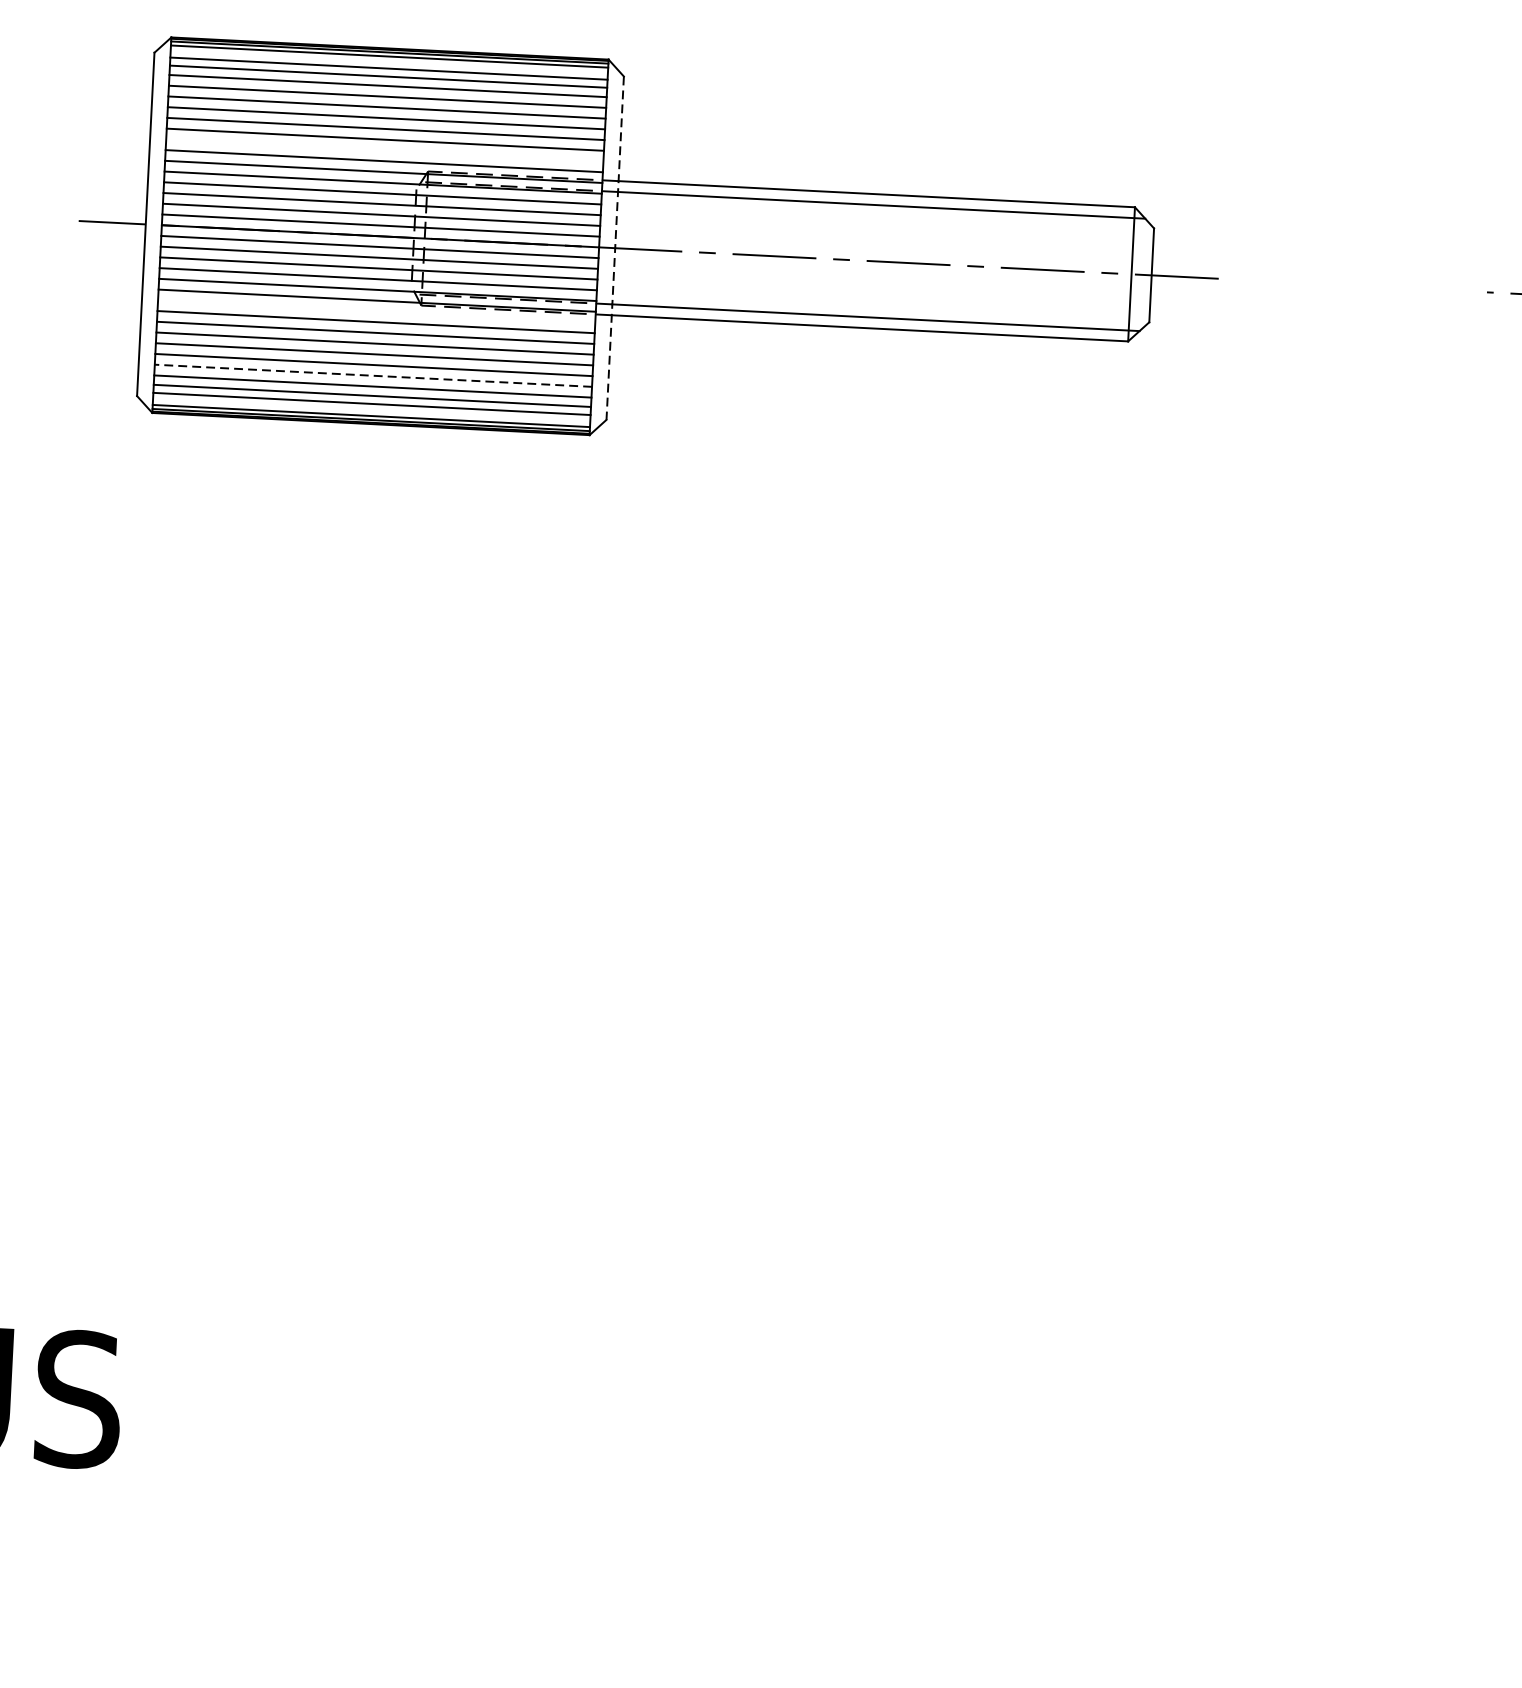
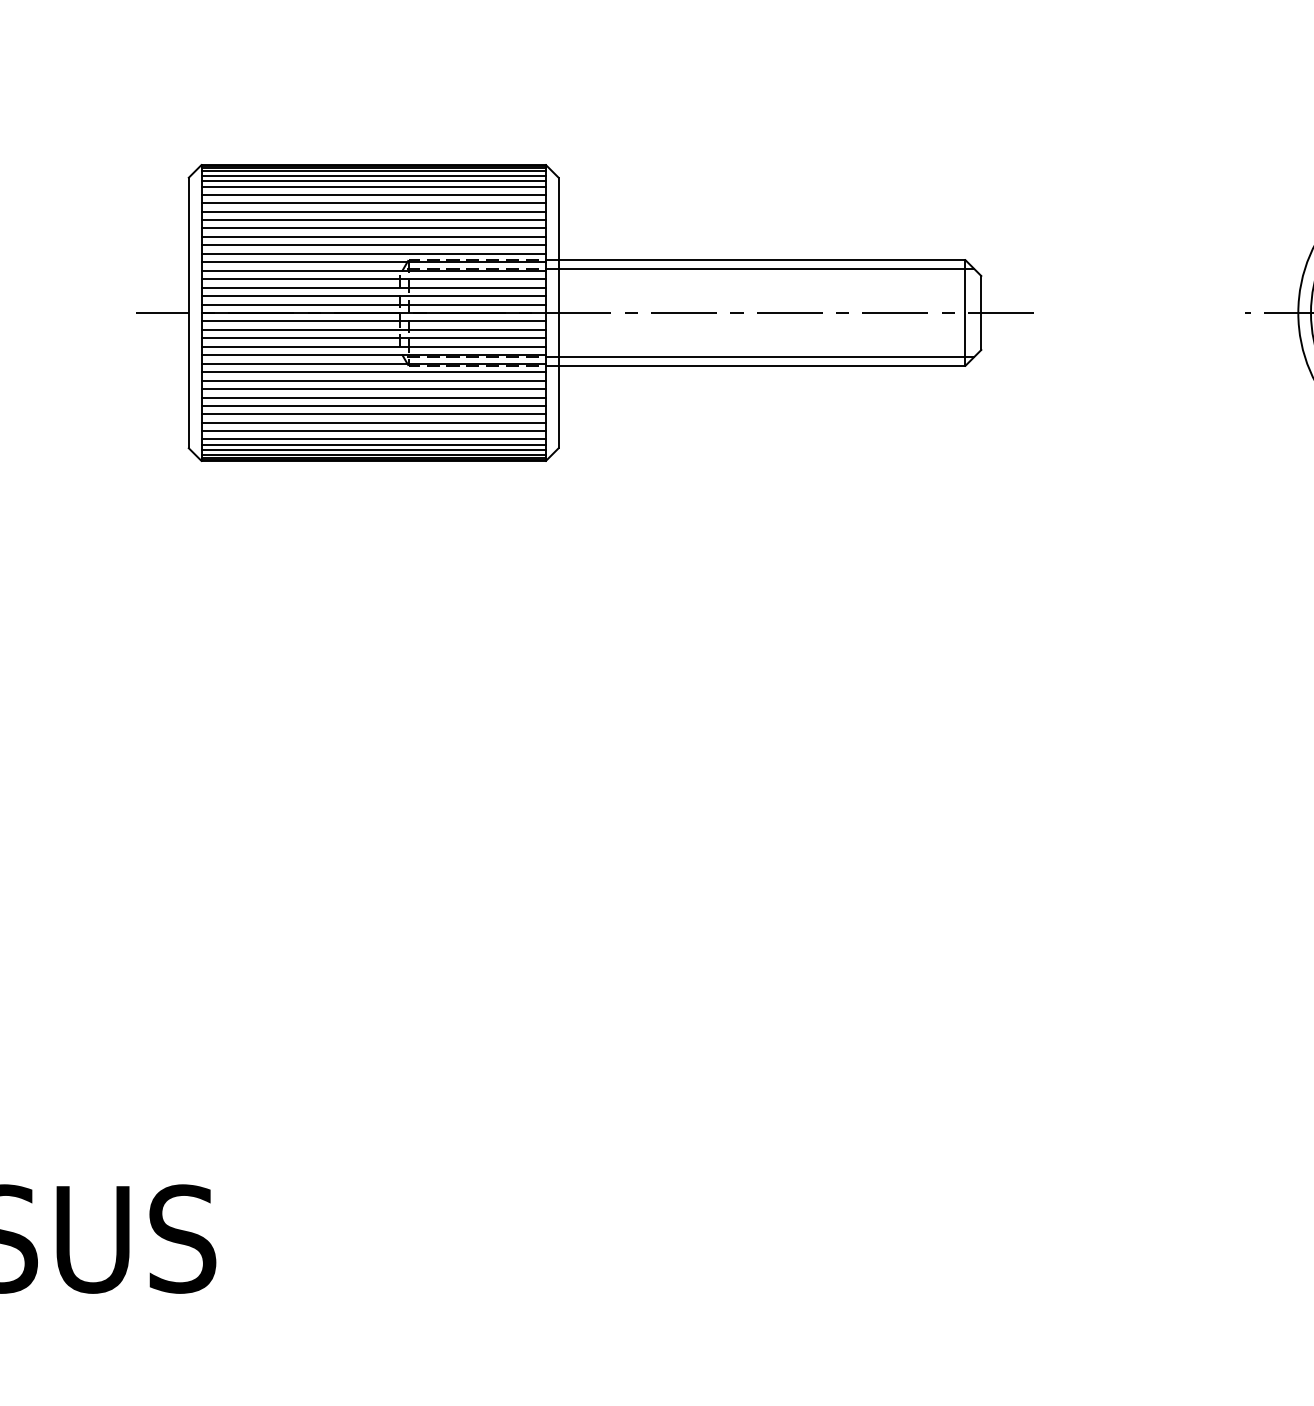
line: (389, 61) -> (373, 175), added
line: (384, 150) -> (373, 245), added
line: (614, 248) -> (558, 313), dashed -> solid
line: (376, 311) -> (373, 372), added
line: (373, 375) -> (373, 422), dashed -> solid
line: (371, 410) -> (373, 450), added

